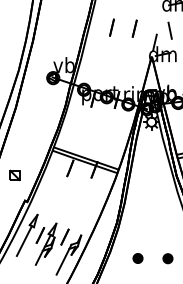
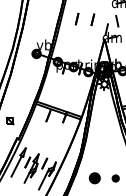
part: (138, 258) -> (95, 178), size x1.6

